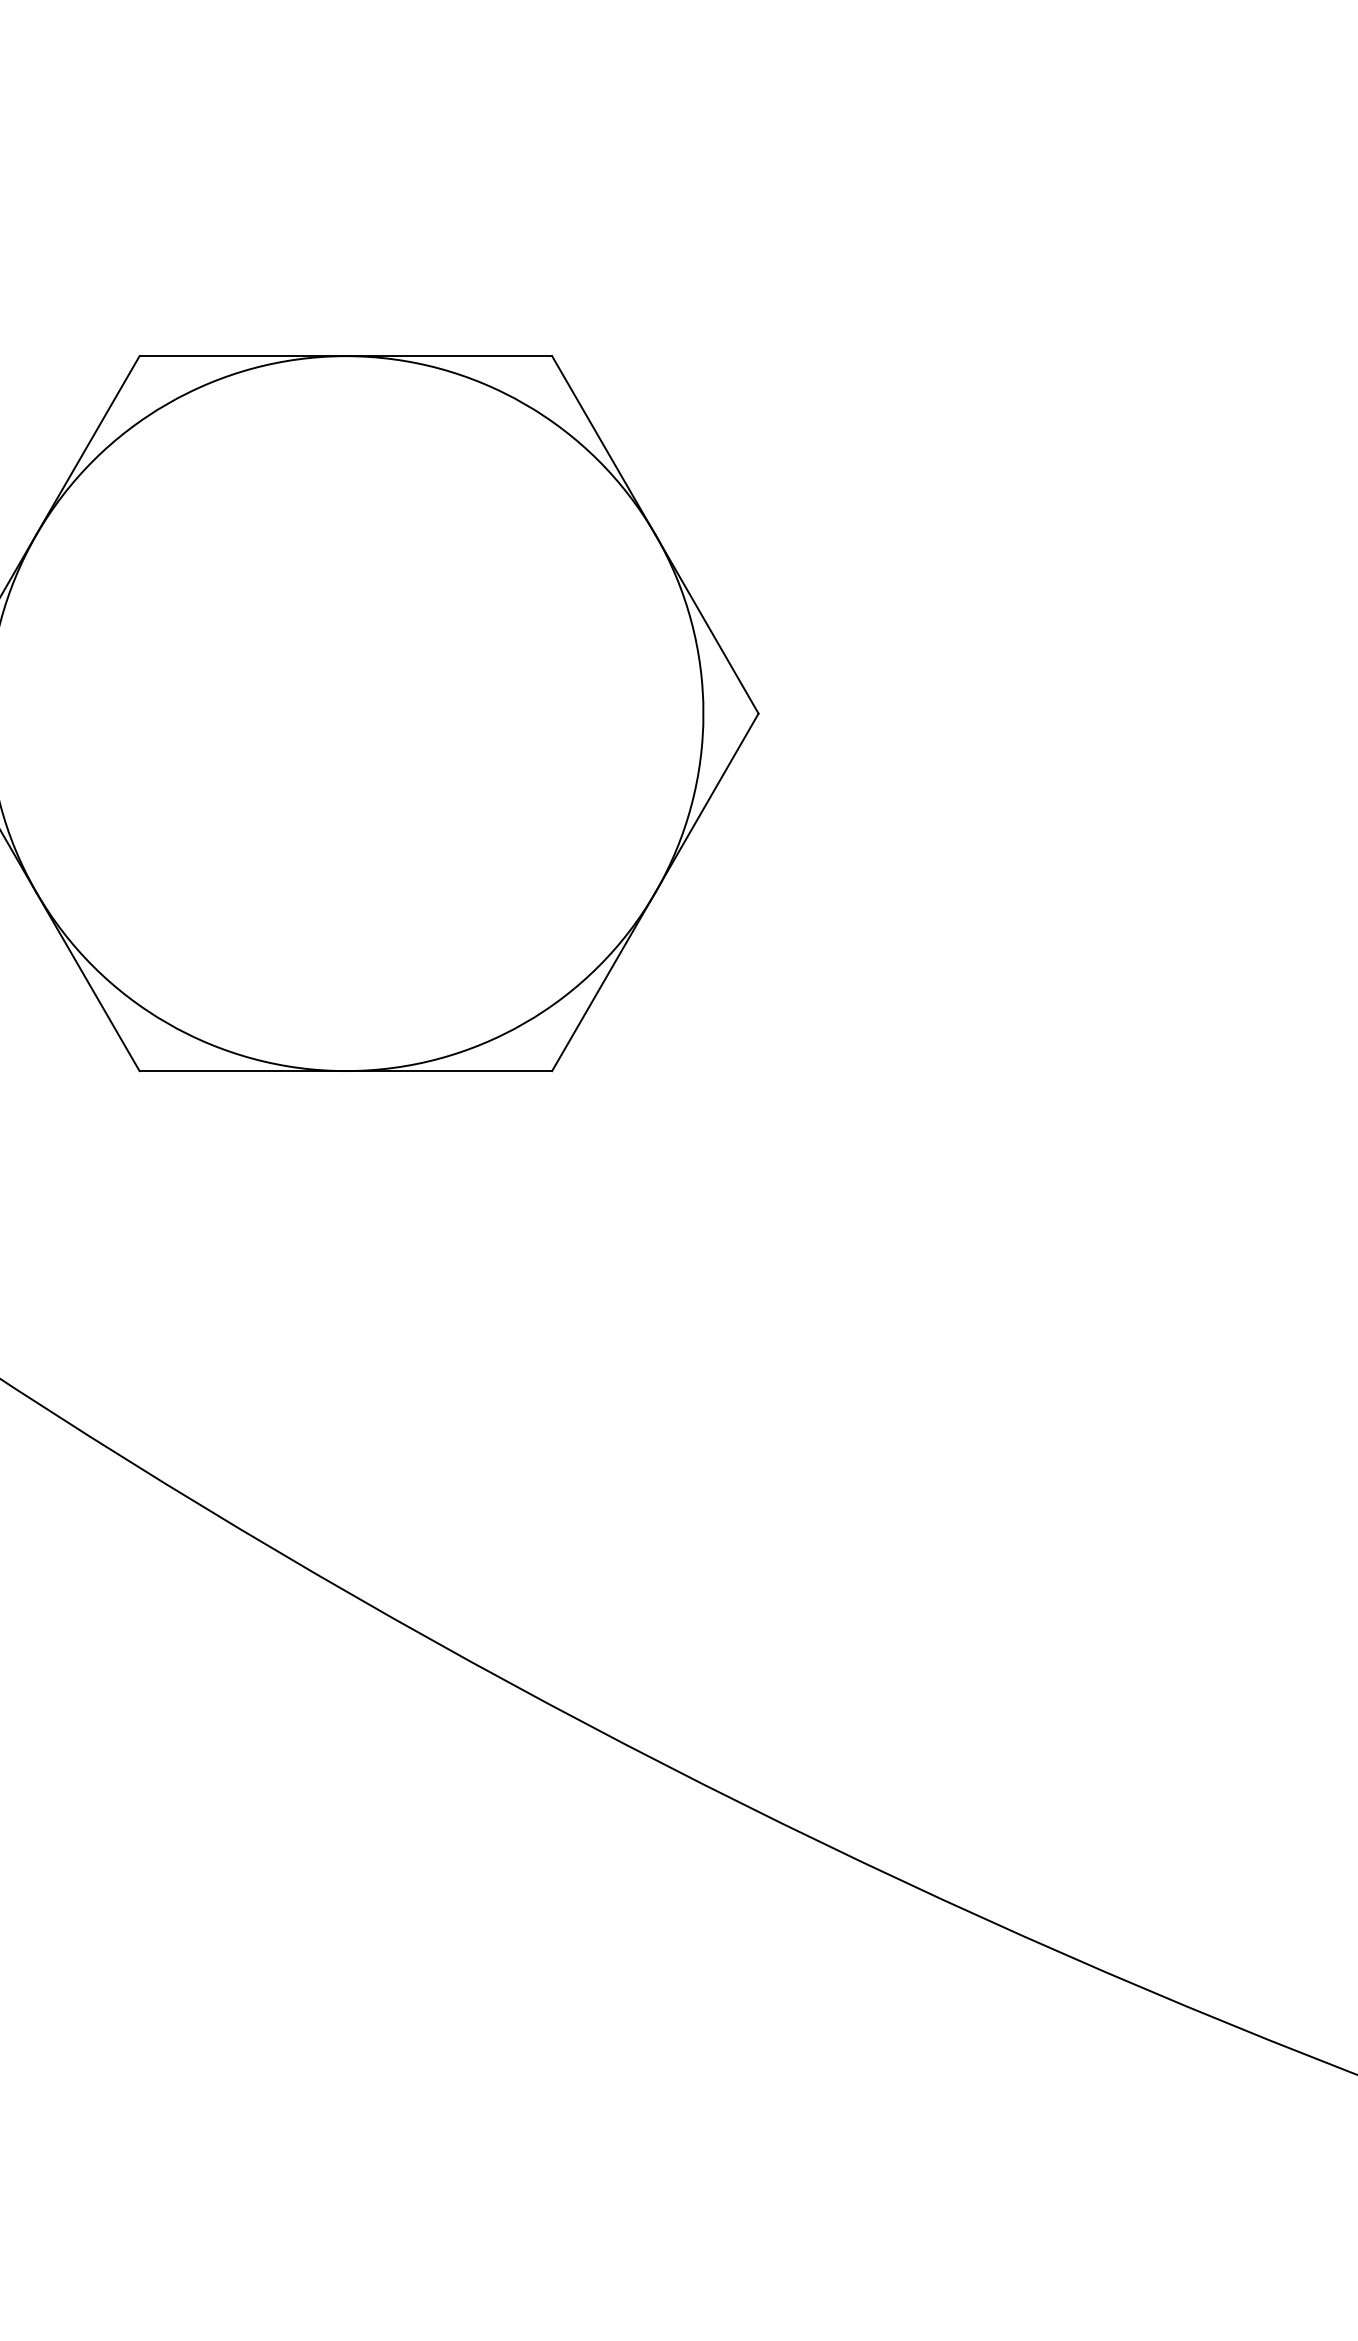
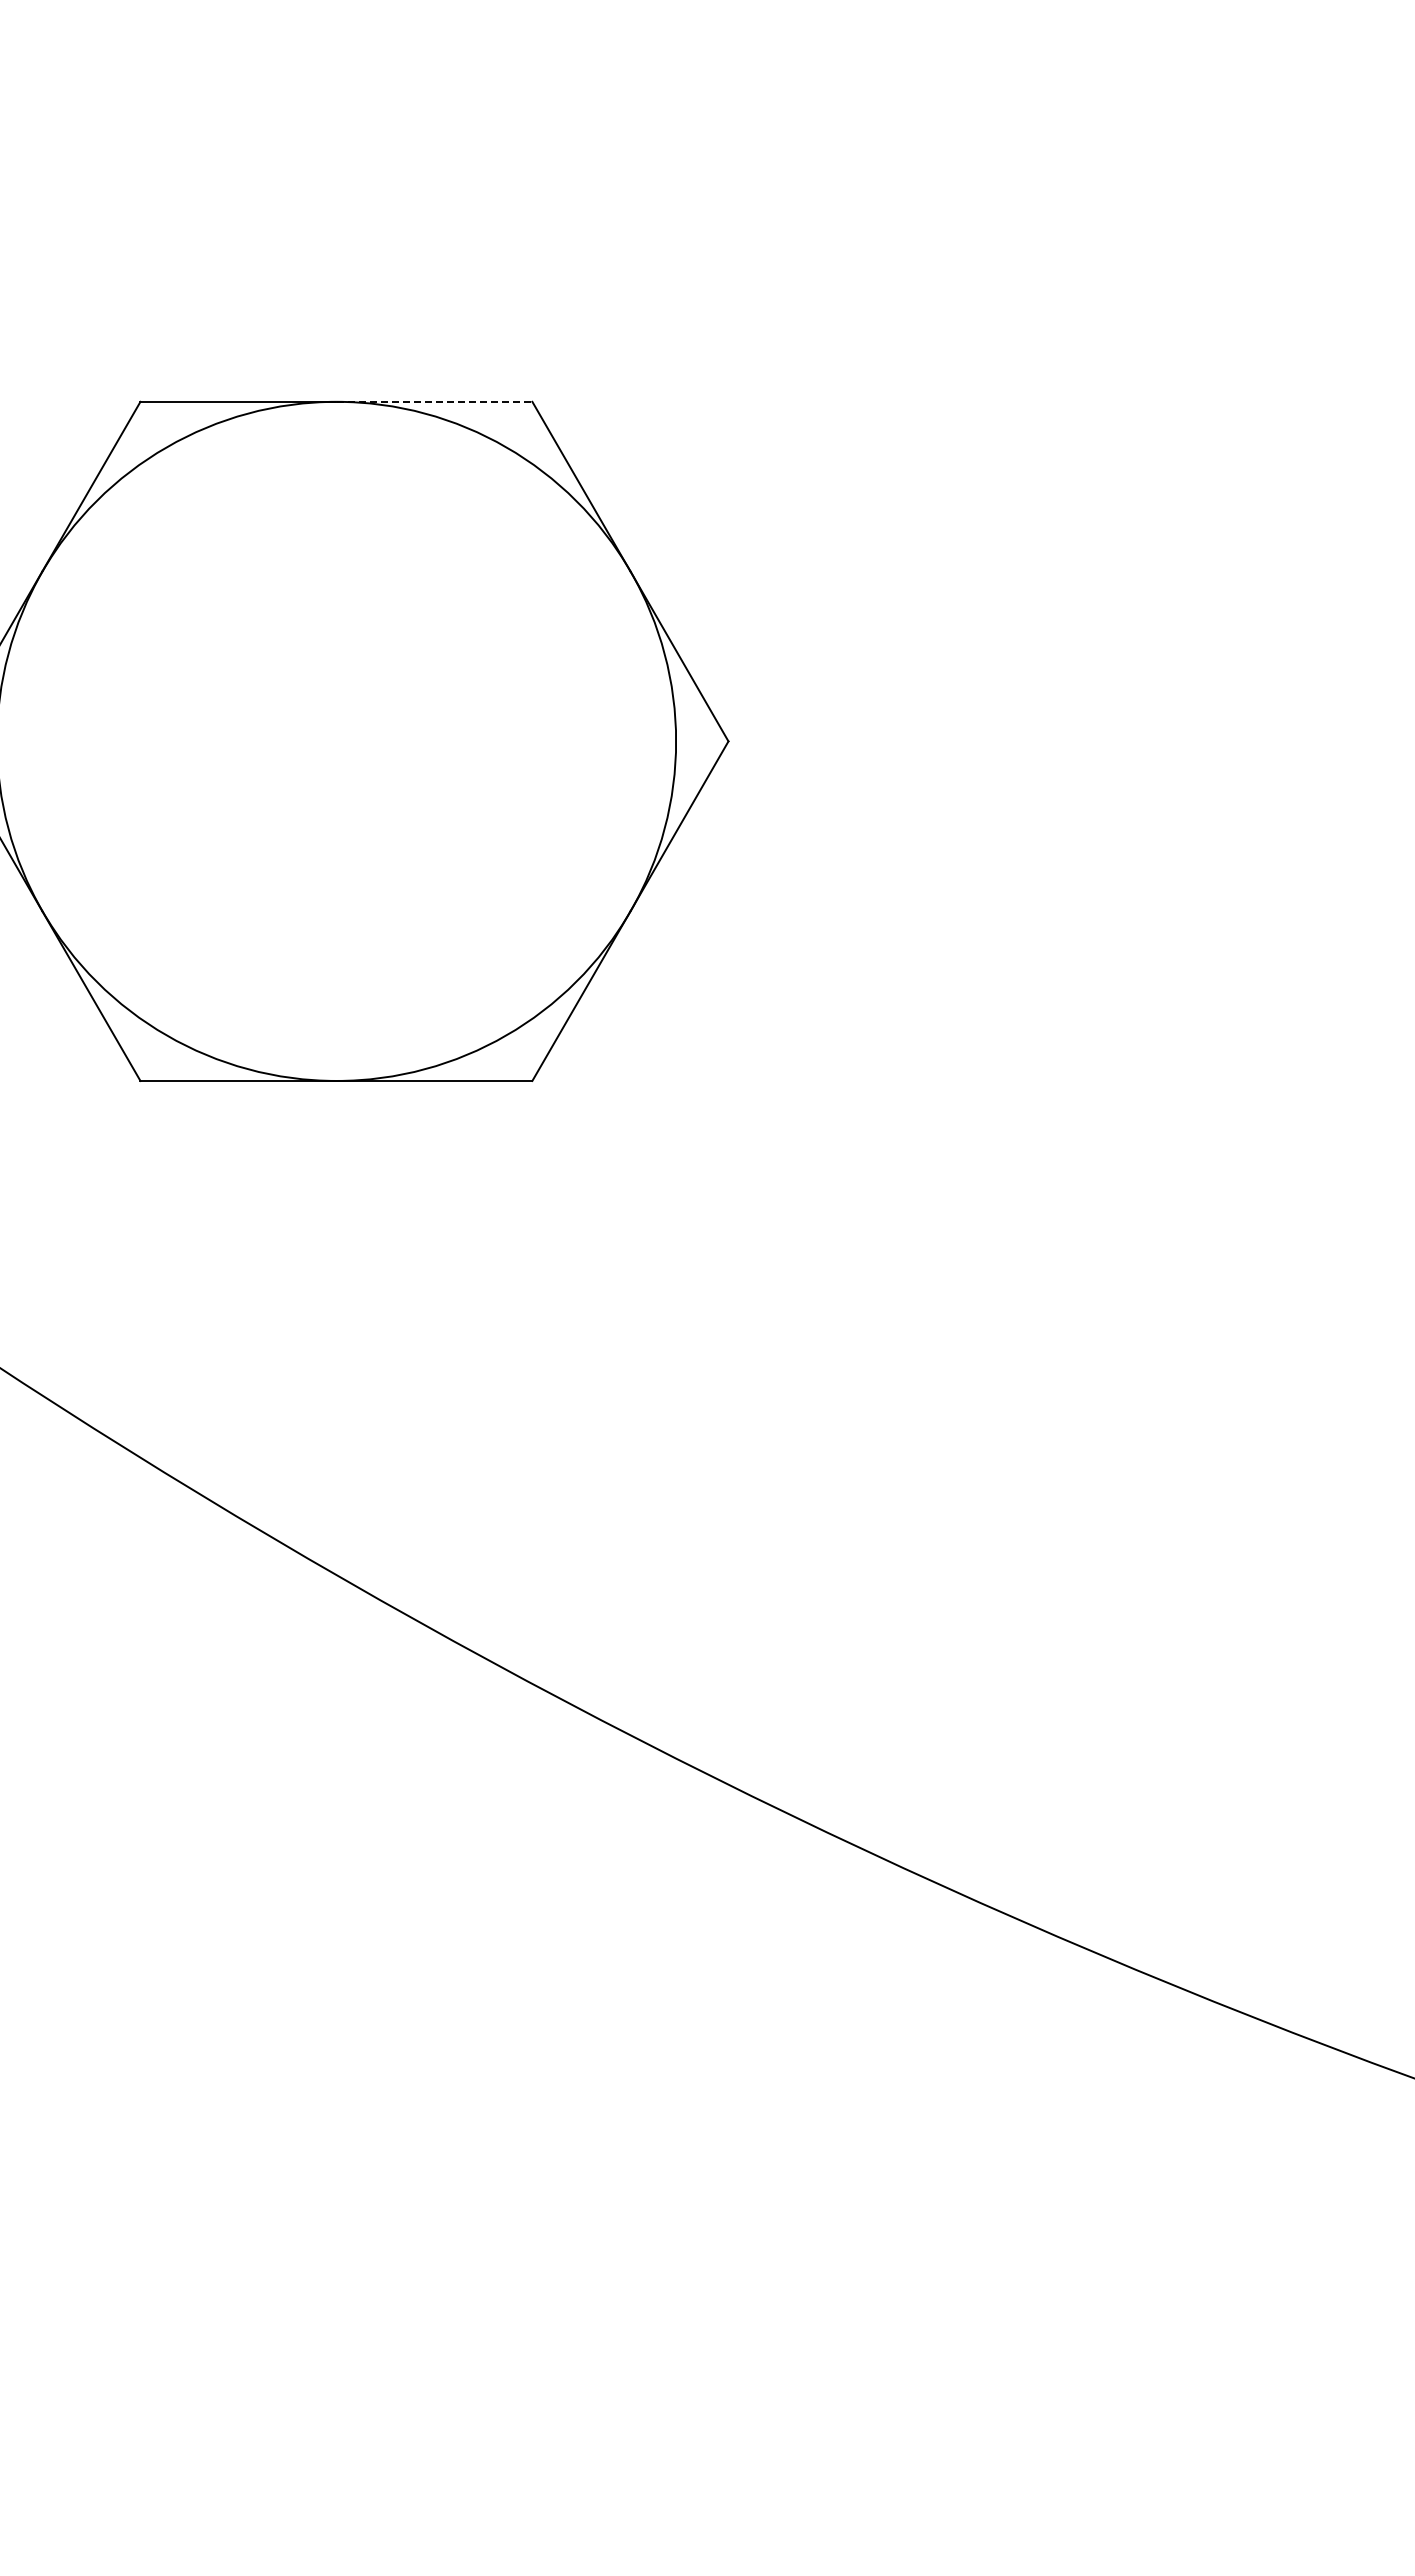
line: (449, 355) -> (434, 401), solid -> dashed

